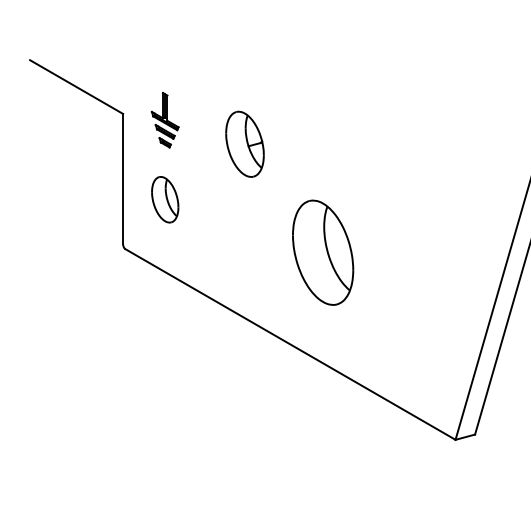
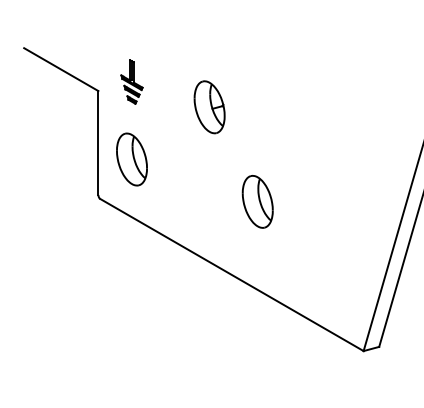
part: (164, 119) -> (131, 81), moved
part: (244, 144) -> (209, 107), moved
part: (164, 199) -> (131, 159), size x1.43
part: (322, 252) -> (257, 201), size x0.62

